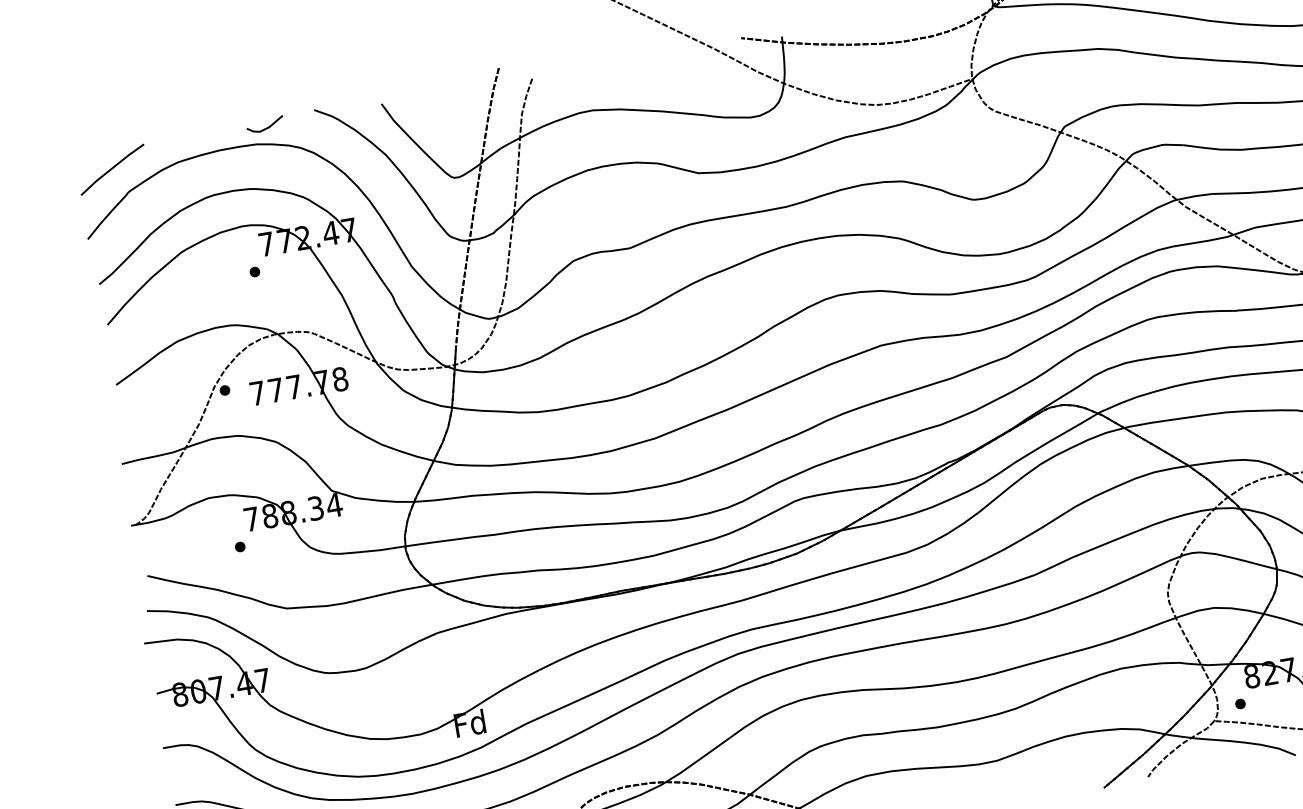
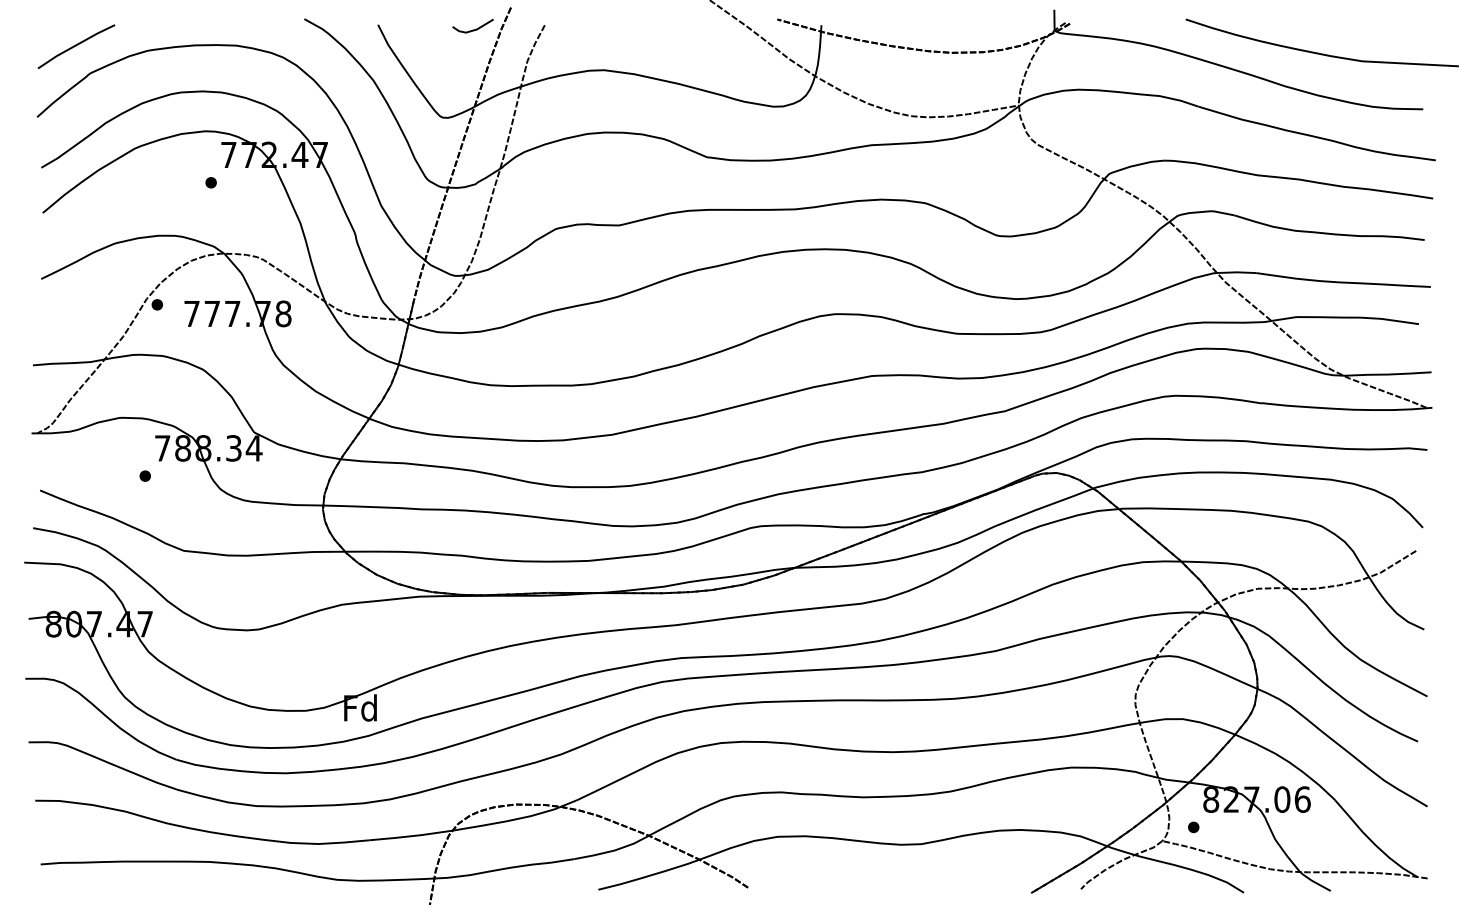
line: (265, 127) -> (472, 29), moved

